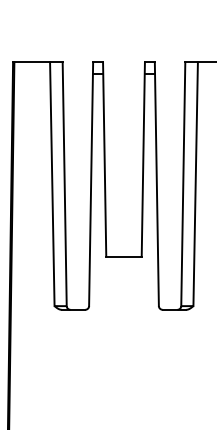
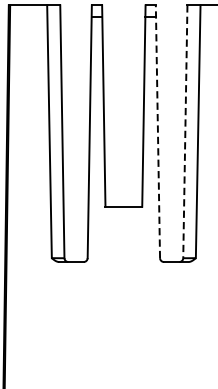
line: (156, 184) -> (157, 132), solid -> dashed
line: (183, 184) -> (185, 132), solid -> dashed

